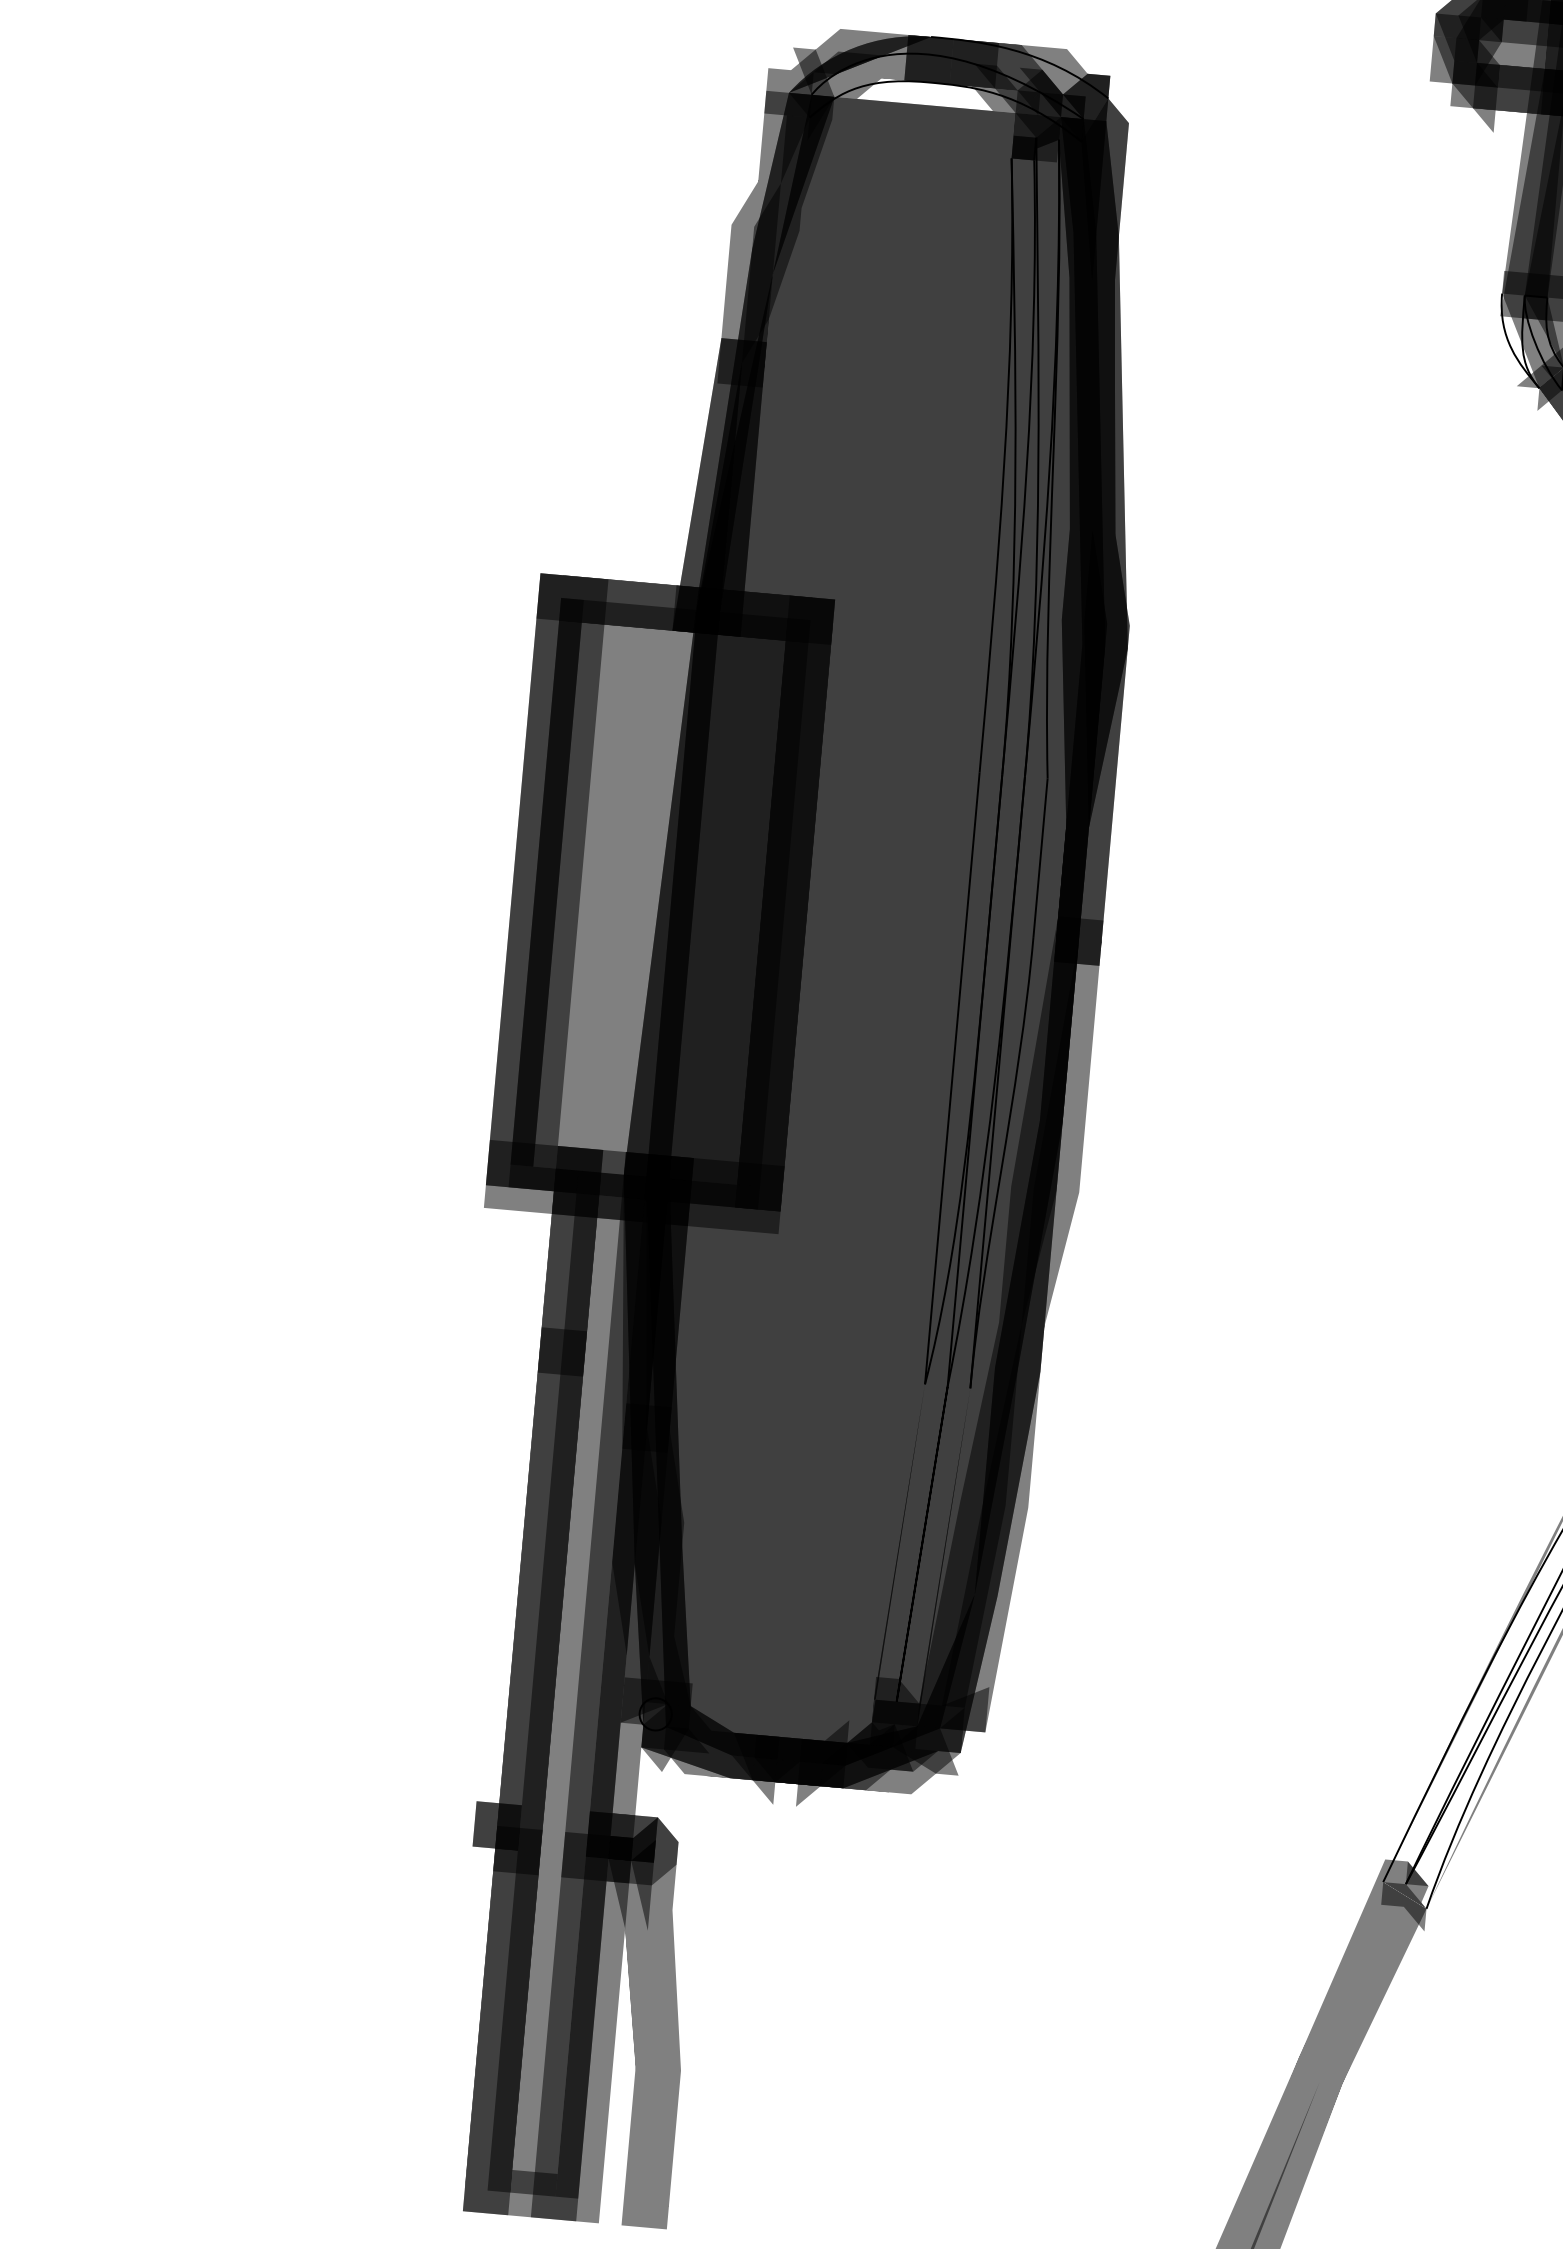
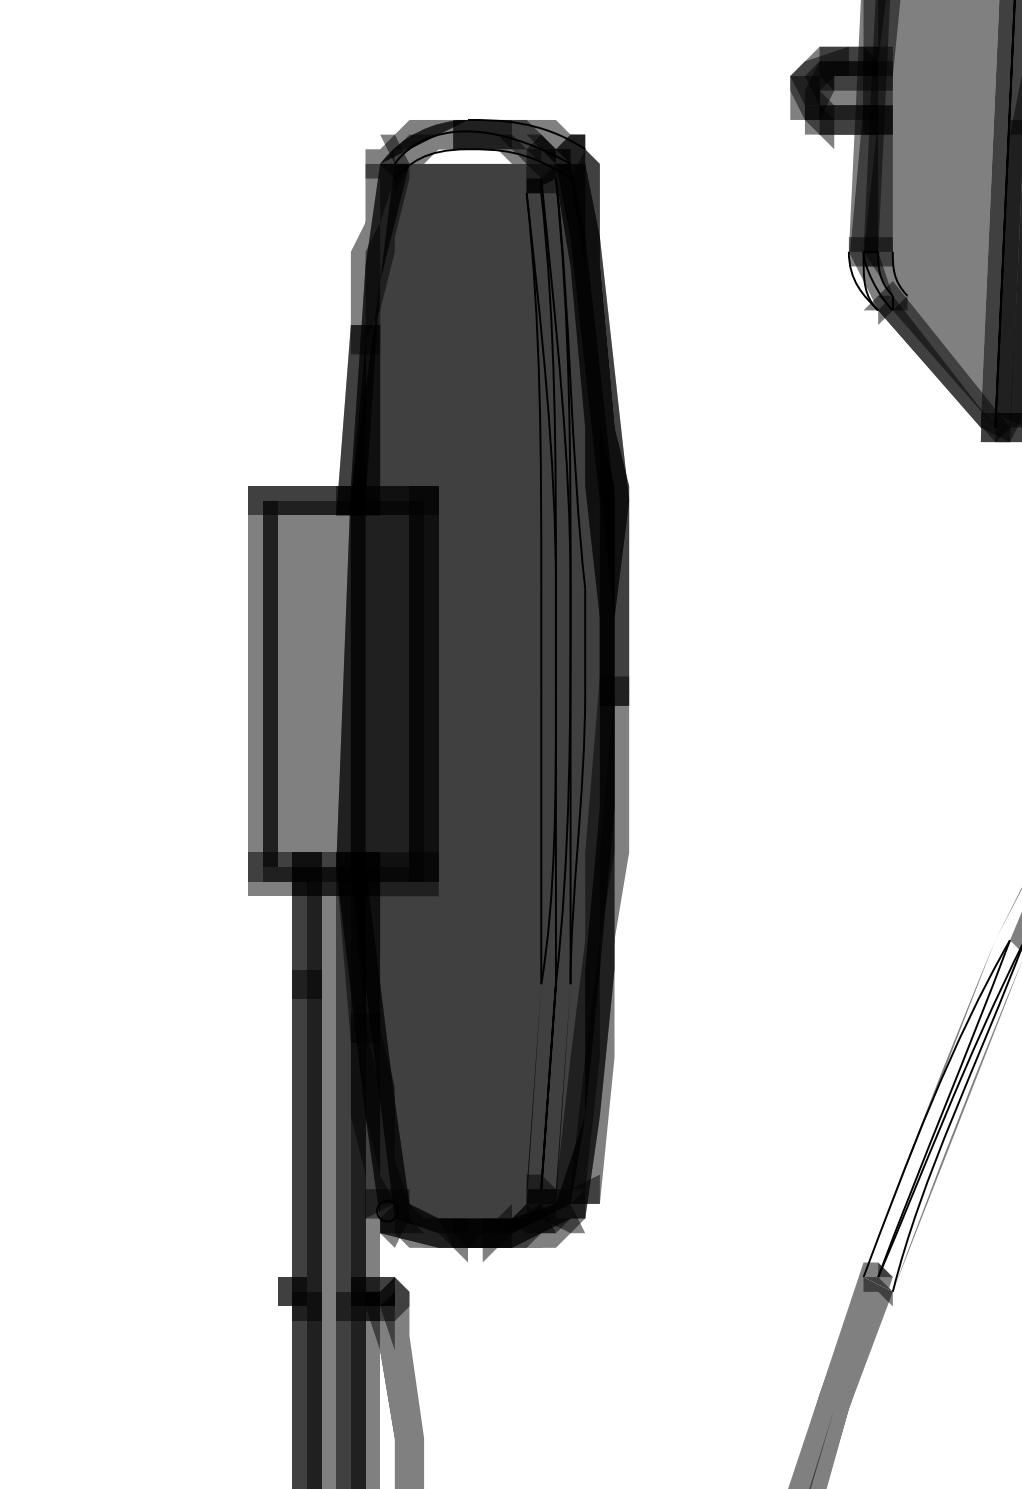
fill: (547, 881) -> (270, 683), removed

